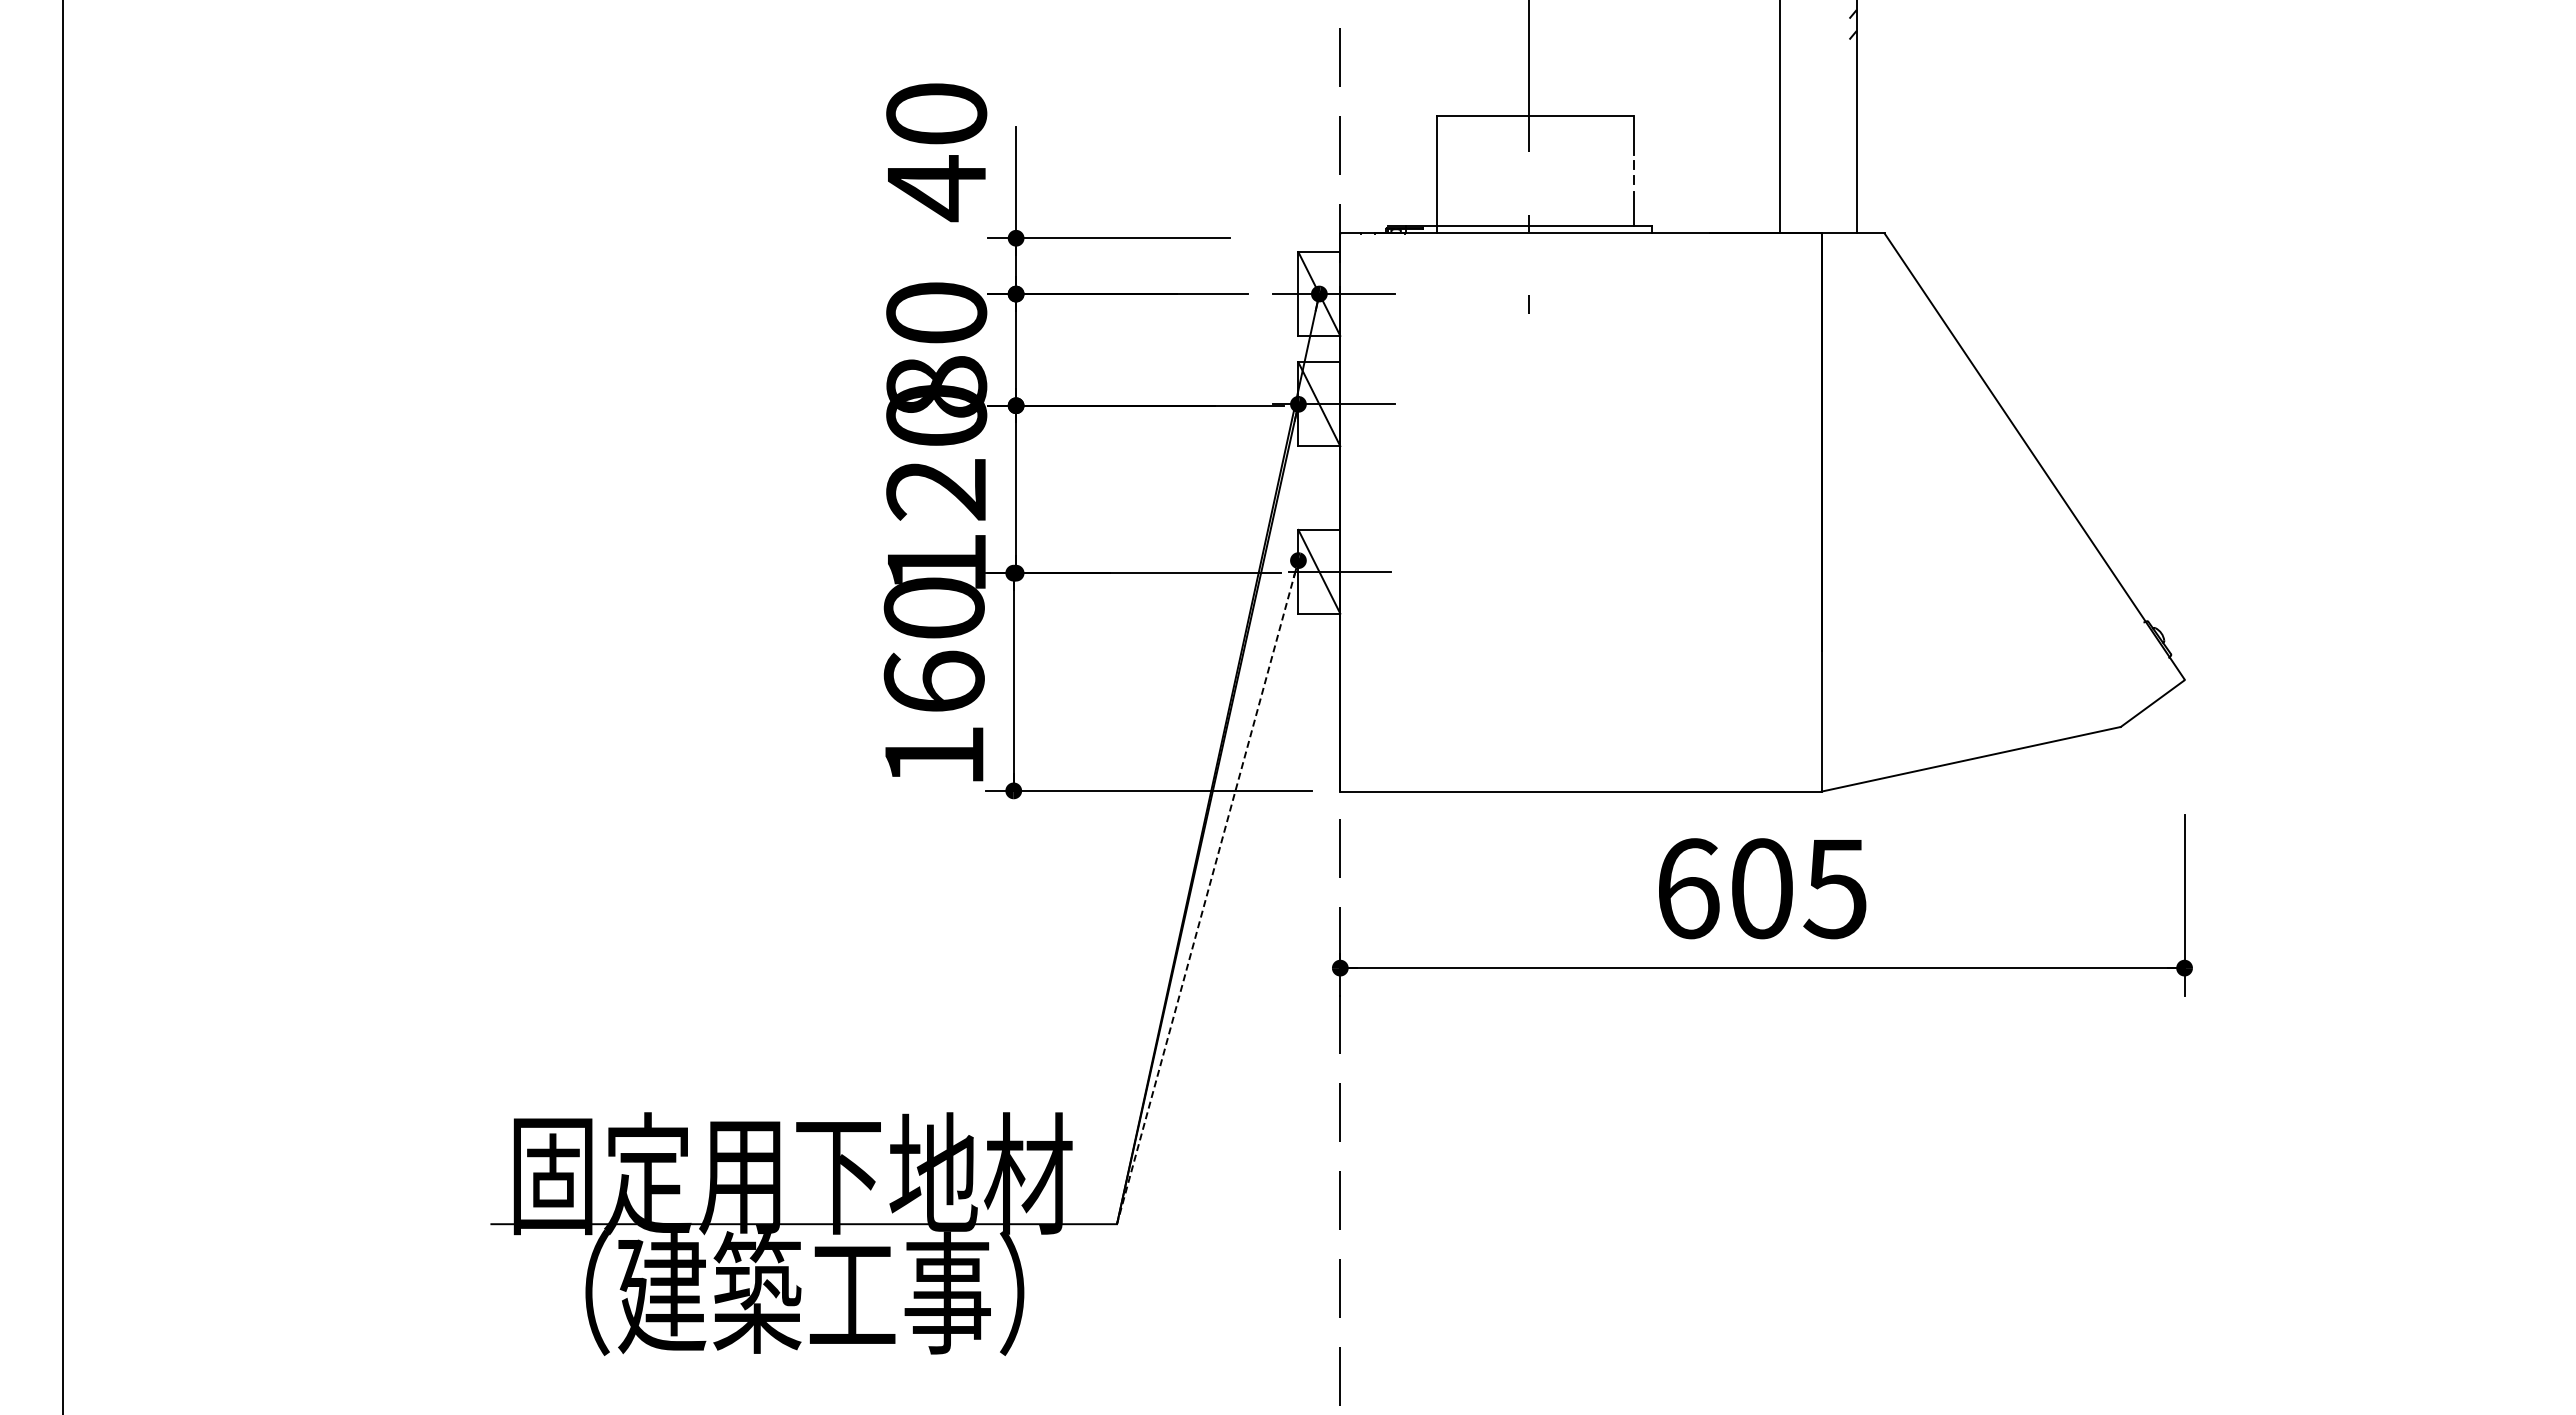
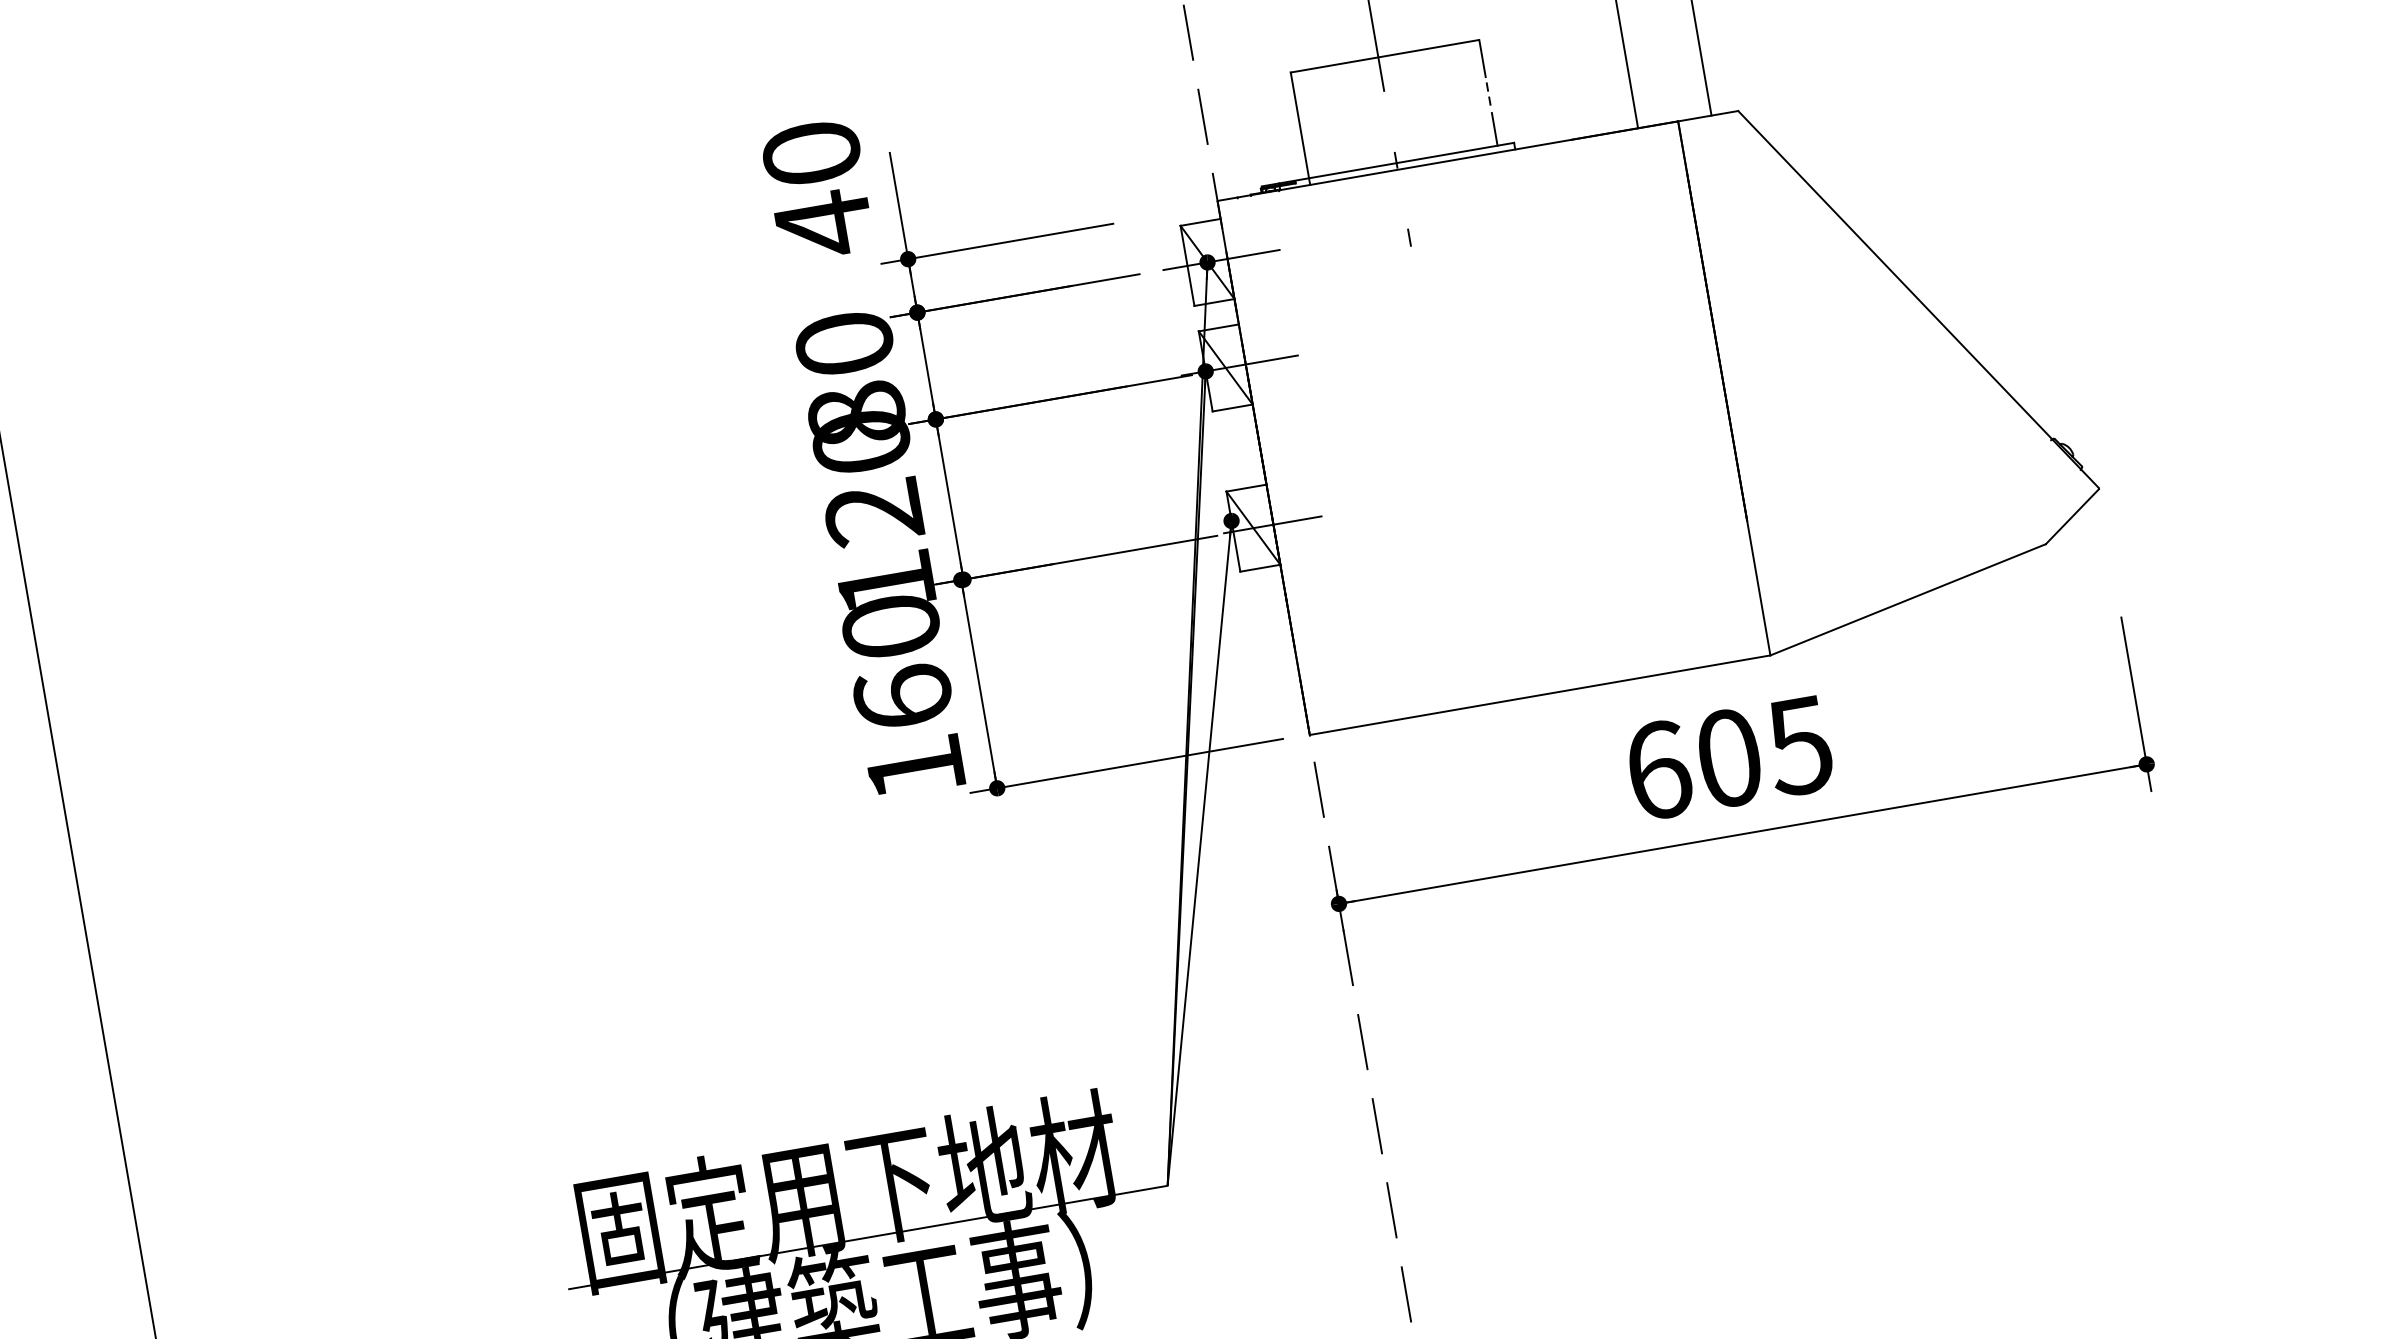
line: (1207, 892) -> (1199, 853), dashed -> solid

